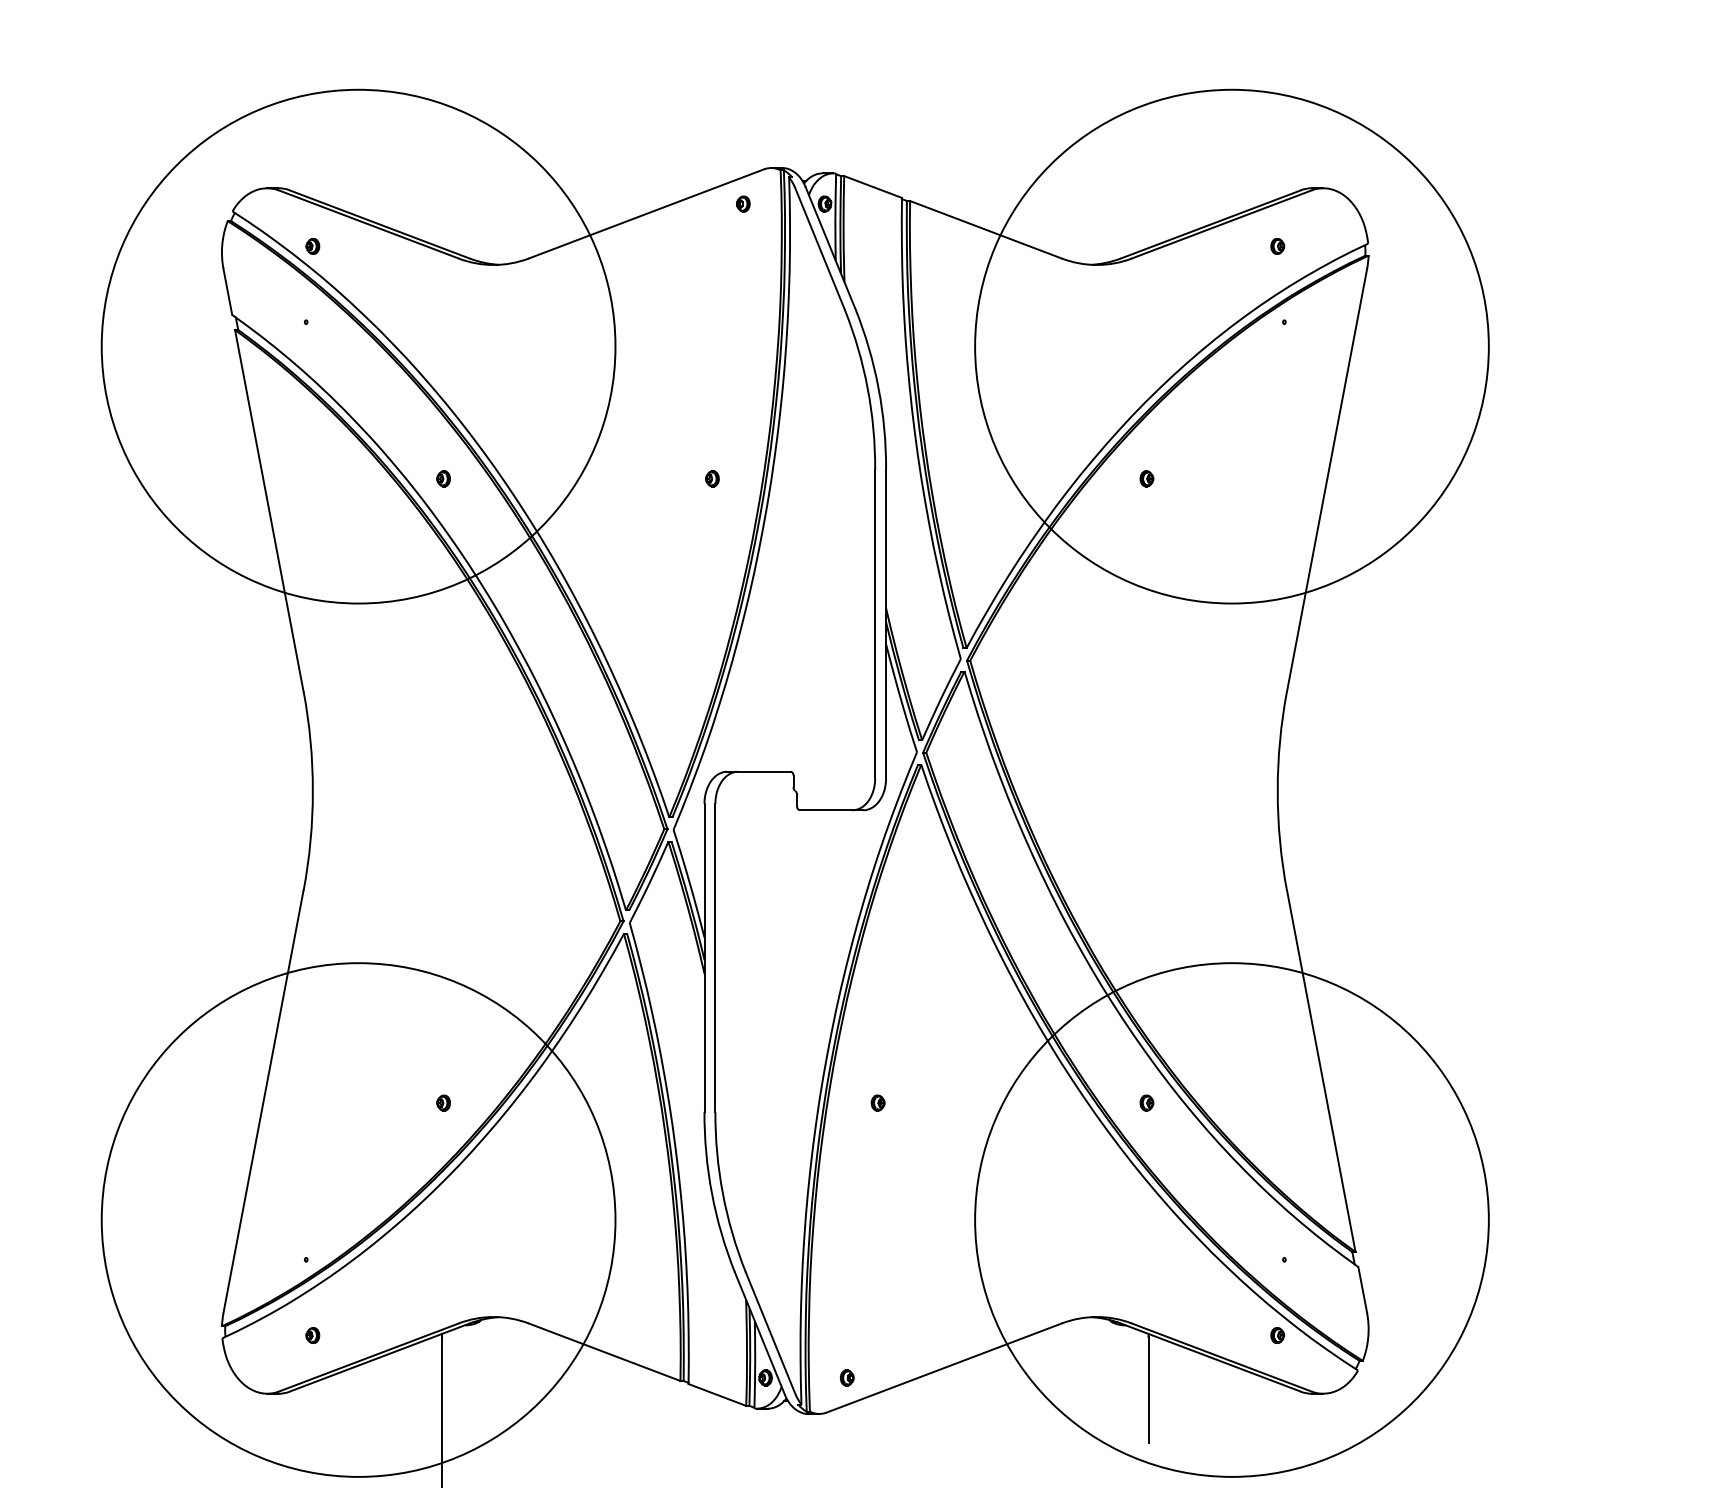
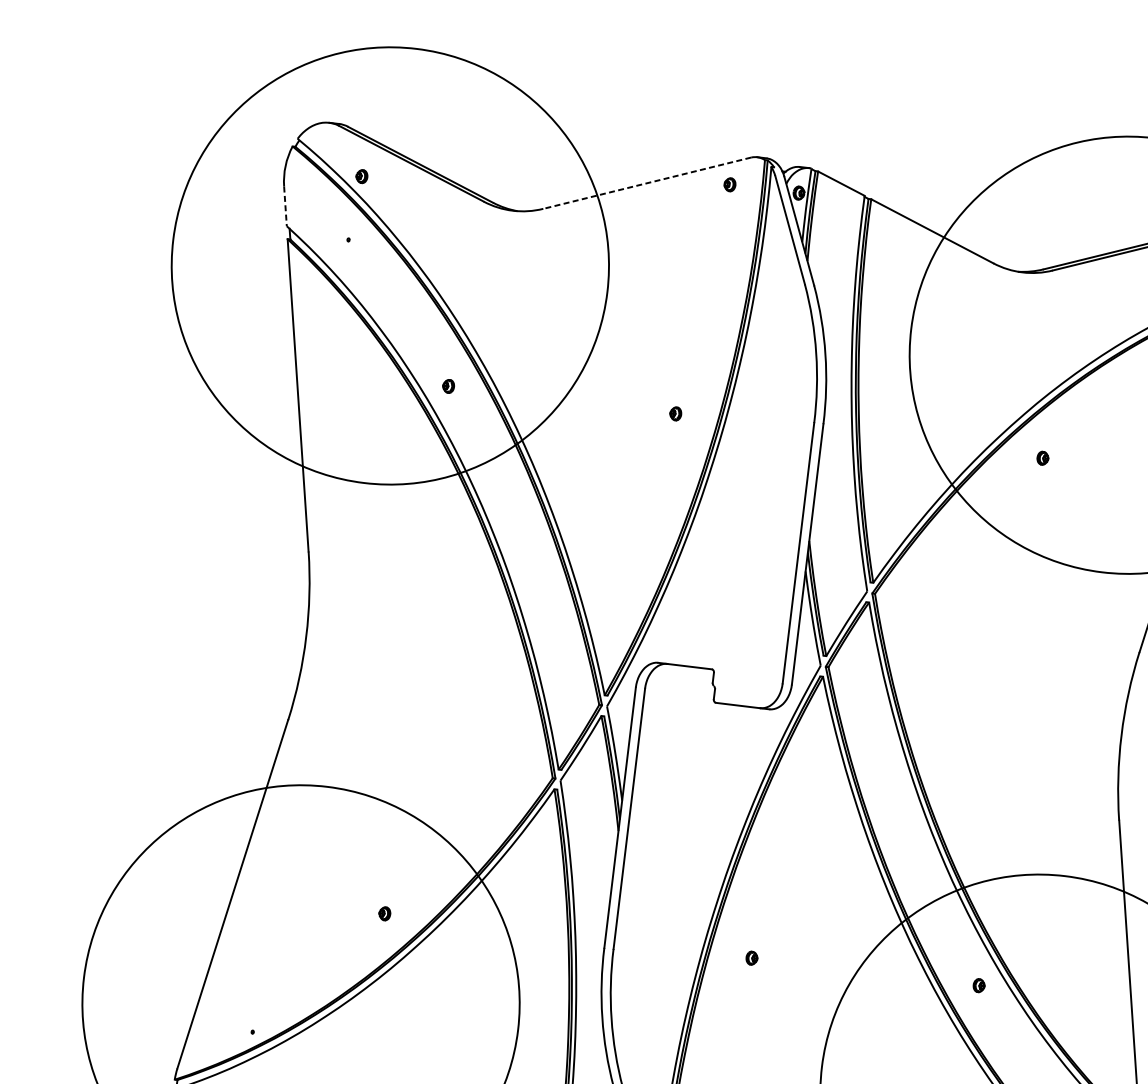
line: (646, 213) -> (647, 182), solid -> dashed
line: (227, 292) -> (285, 206), solid -> dashed

